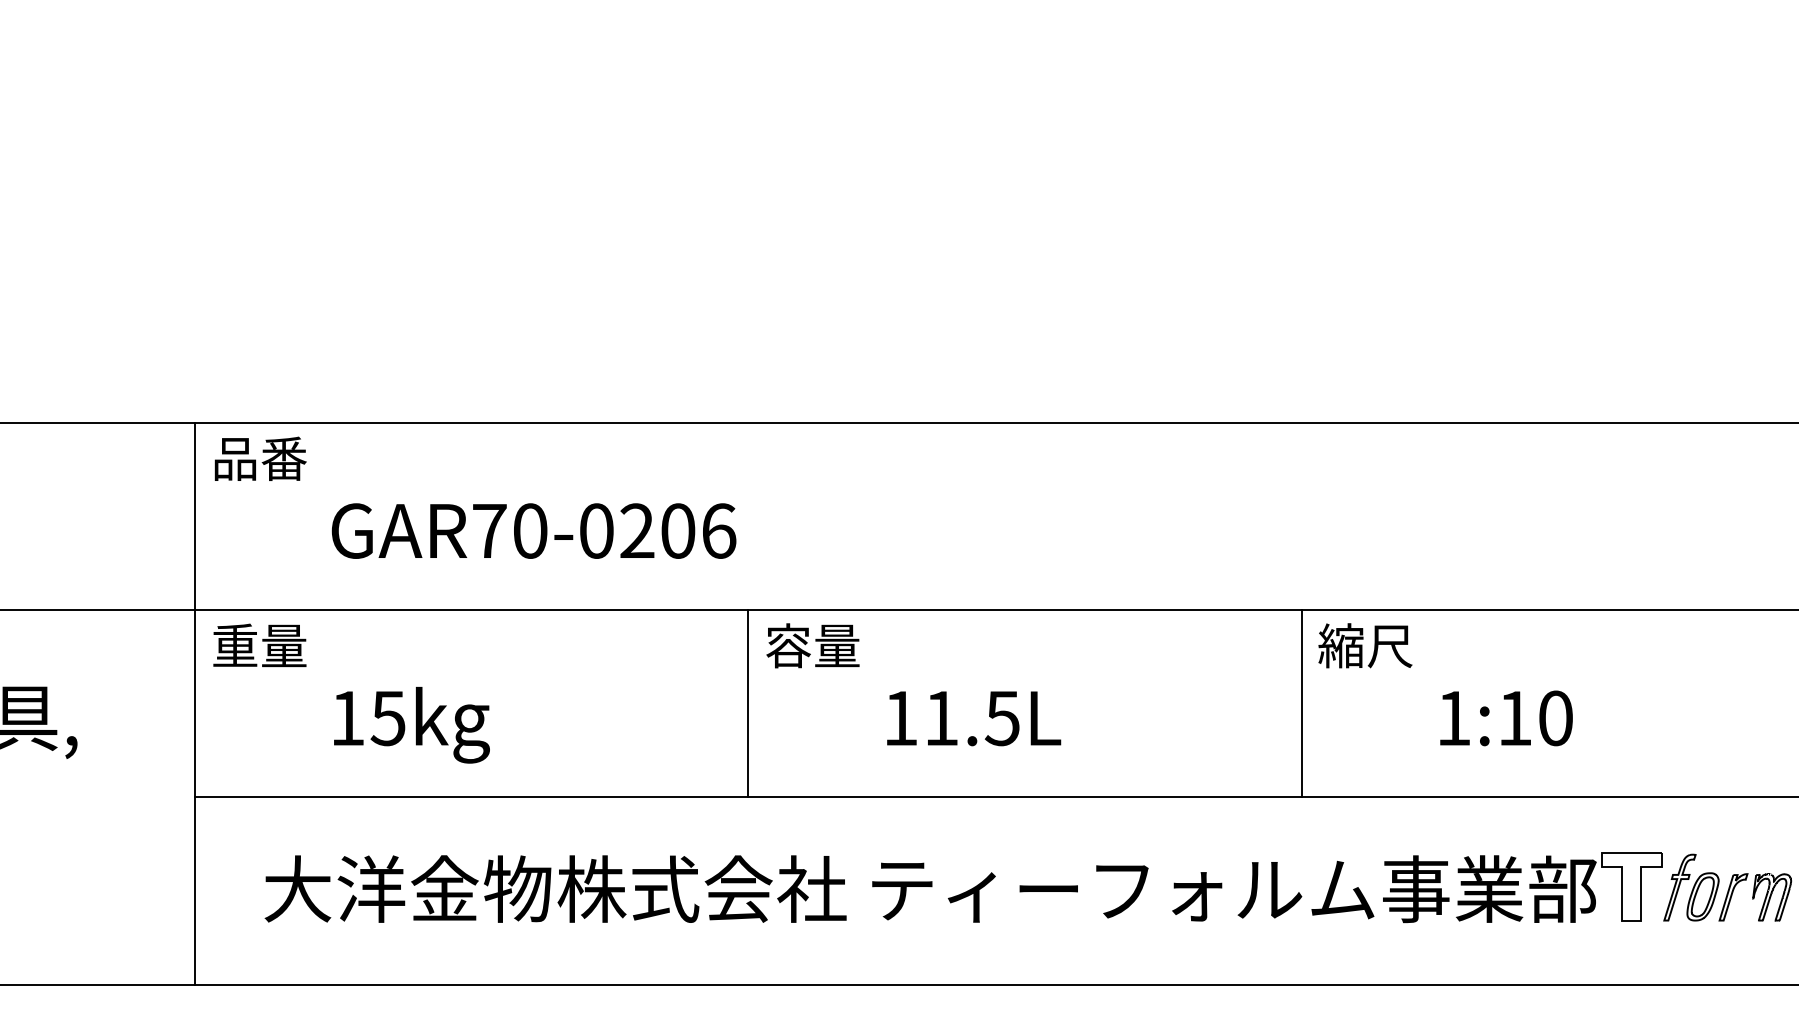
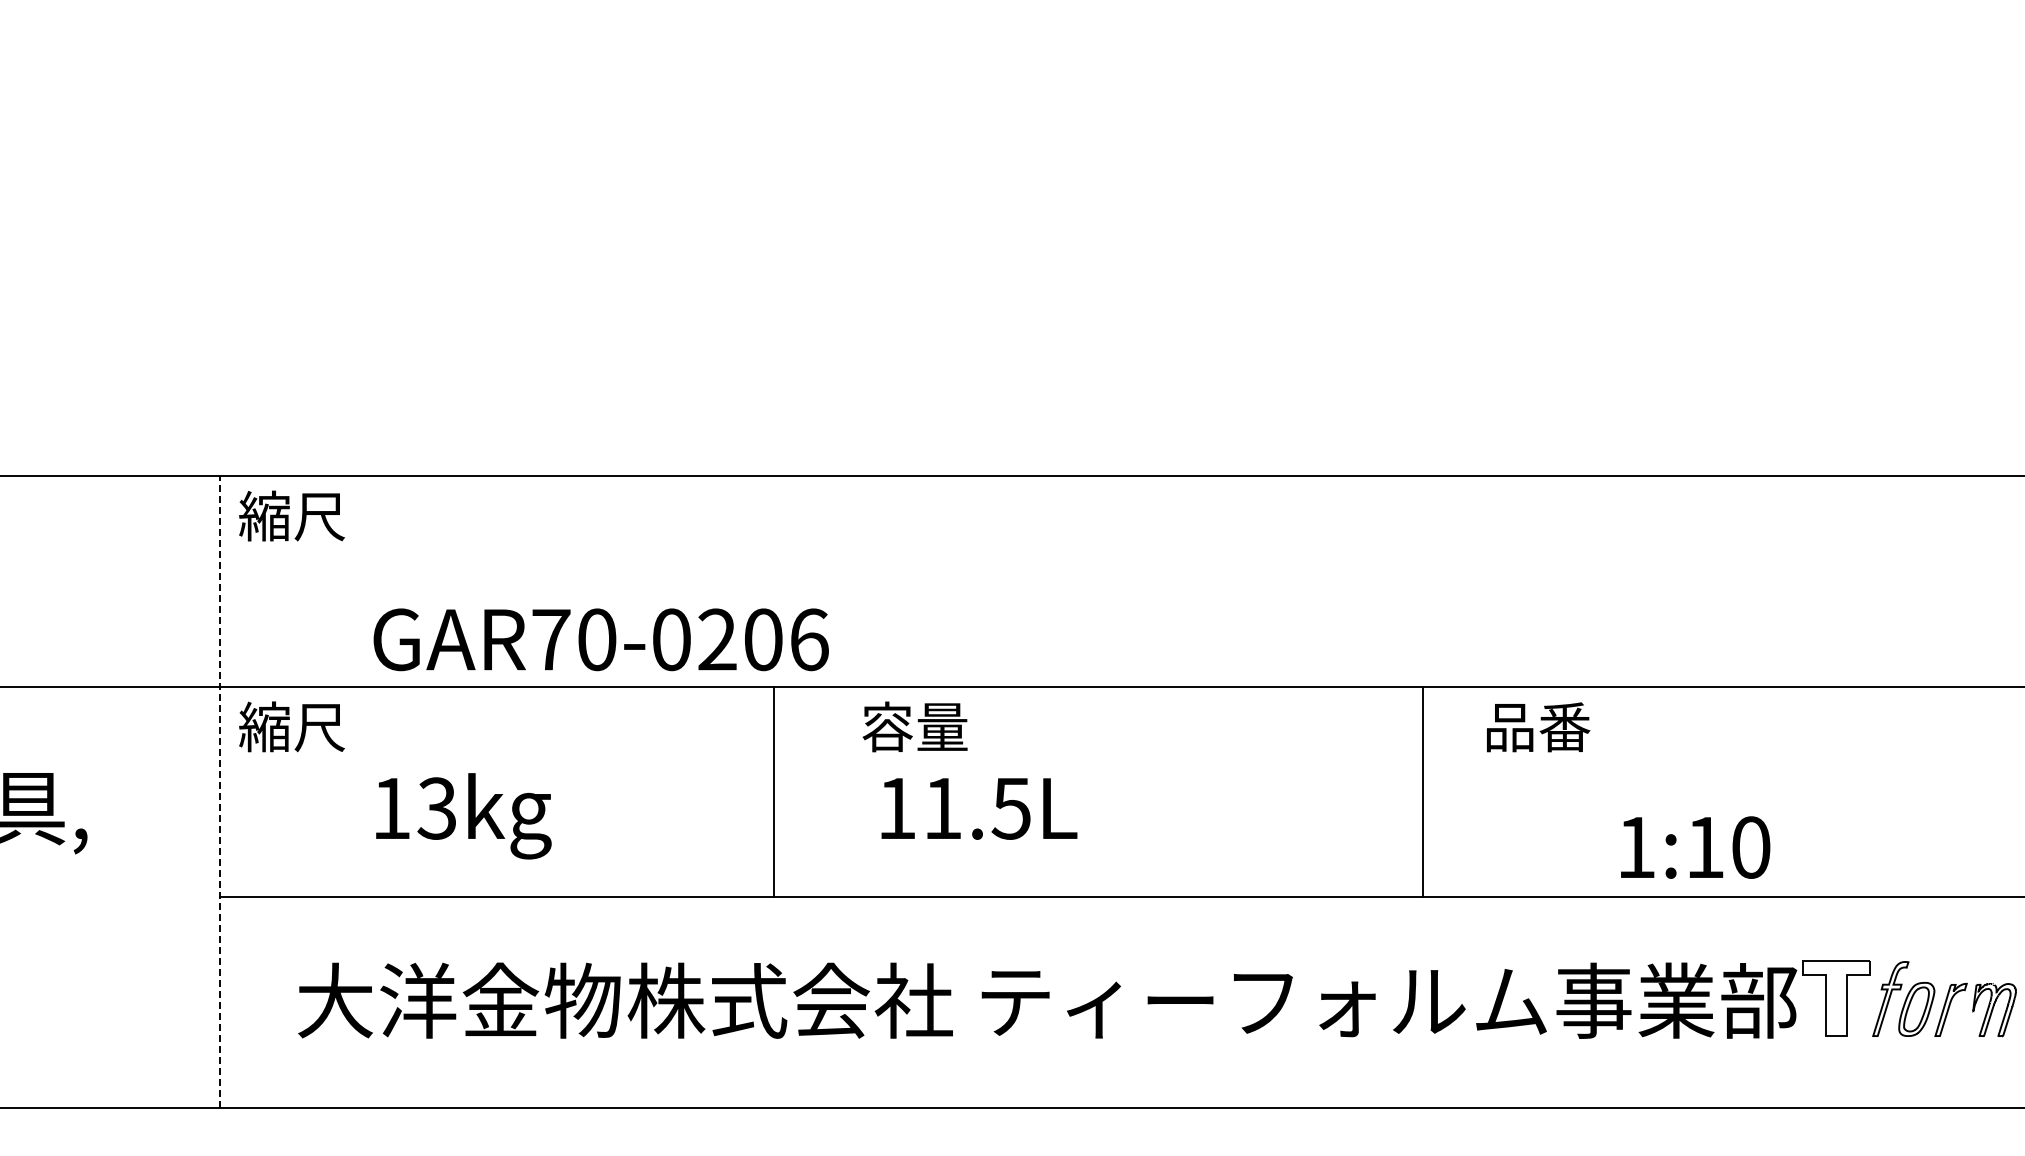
text: (259, 457) -> (292, 515), 品番 -> 縮尺
text: (533, 530) -> (600, 639), moved
text: (259, 645) -> (292, 726), 重量 -> 縮尺
text: (1366, 645) -> (1537, 726), 縮尺 -> 品番
line: (195, 703) -> (220, 791), solid -> dashed
line: (748, 703) -> (773, 791), moved
line: (1301, 703) -> (1422, 791), moved
text: (387, 718) -> (436, 808), 15kg -> 13kg
text: (974, 718) -> (979, 808), moved
text: (1506, 718) -> (1695, 847), moved

